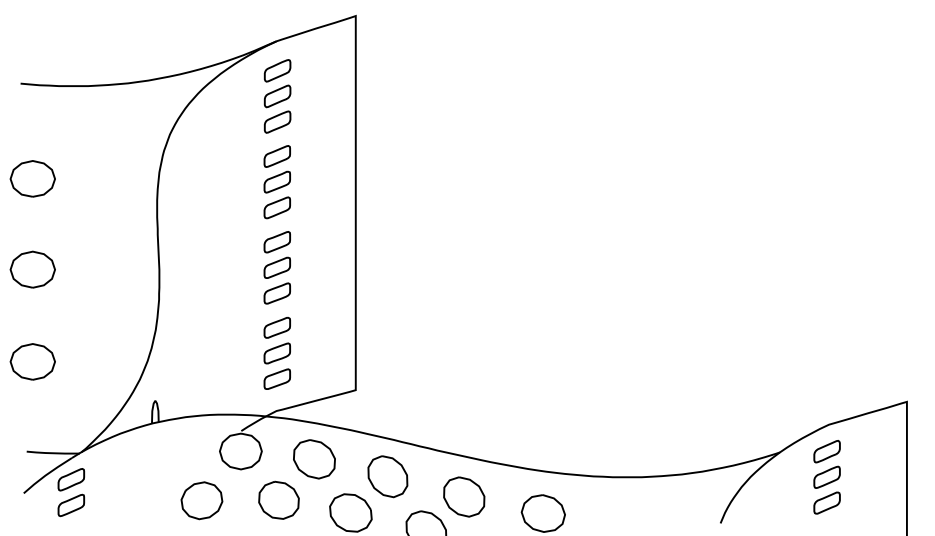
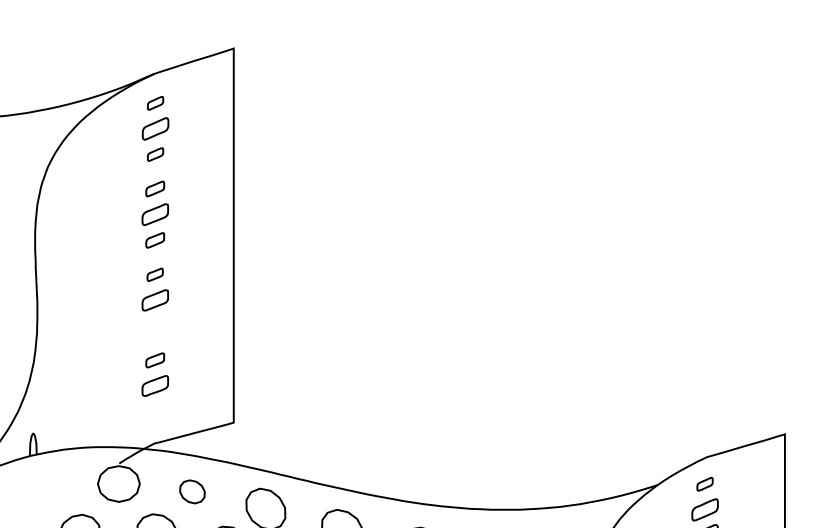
part: (277, 70) -> (155, 103), size x0.6
part: (277, 121) -> (155, 154), size x0.6
part: (276, 156) -> (154, 189), size x0.7
part: (276, 207) -> (154, 240), size x0.7
part: (276, 242) -> (154, 275), size x0.6
part: (276, 293) -> (154, 326), removed
part: (276, 327) -> (154, 360), size x0.7
part: (276, 378) -> (154, 411), removed
part: (826, 451) -> (704, 484), size x0.6
part: (314, 459) -> (192, 492), size x0.6

